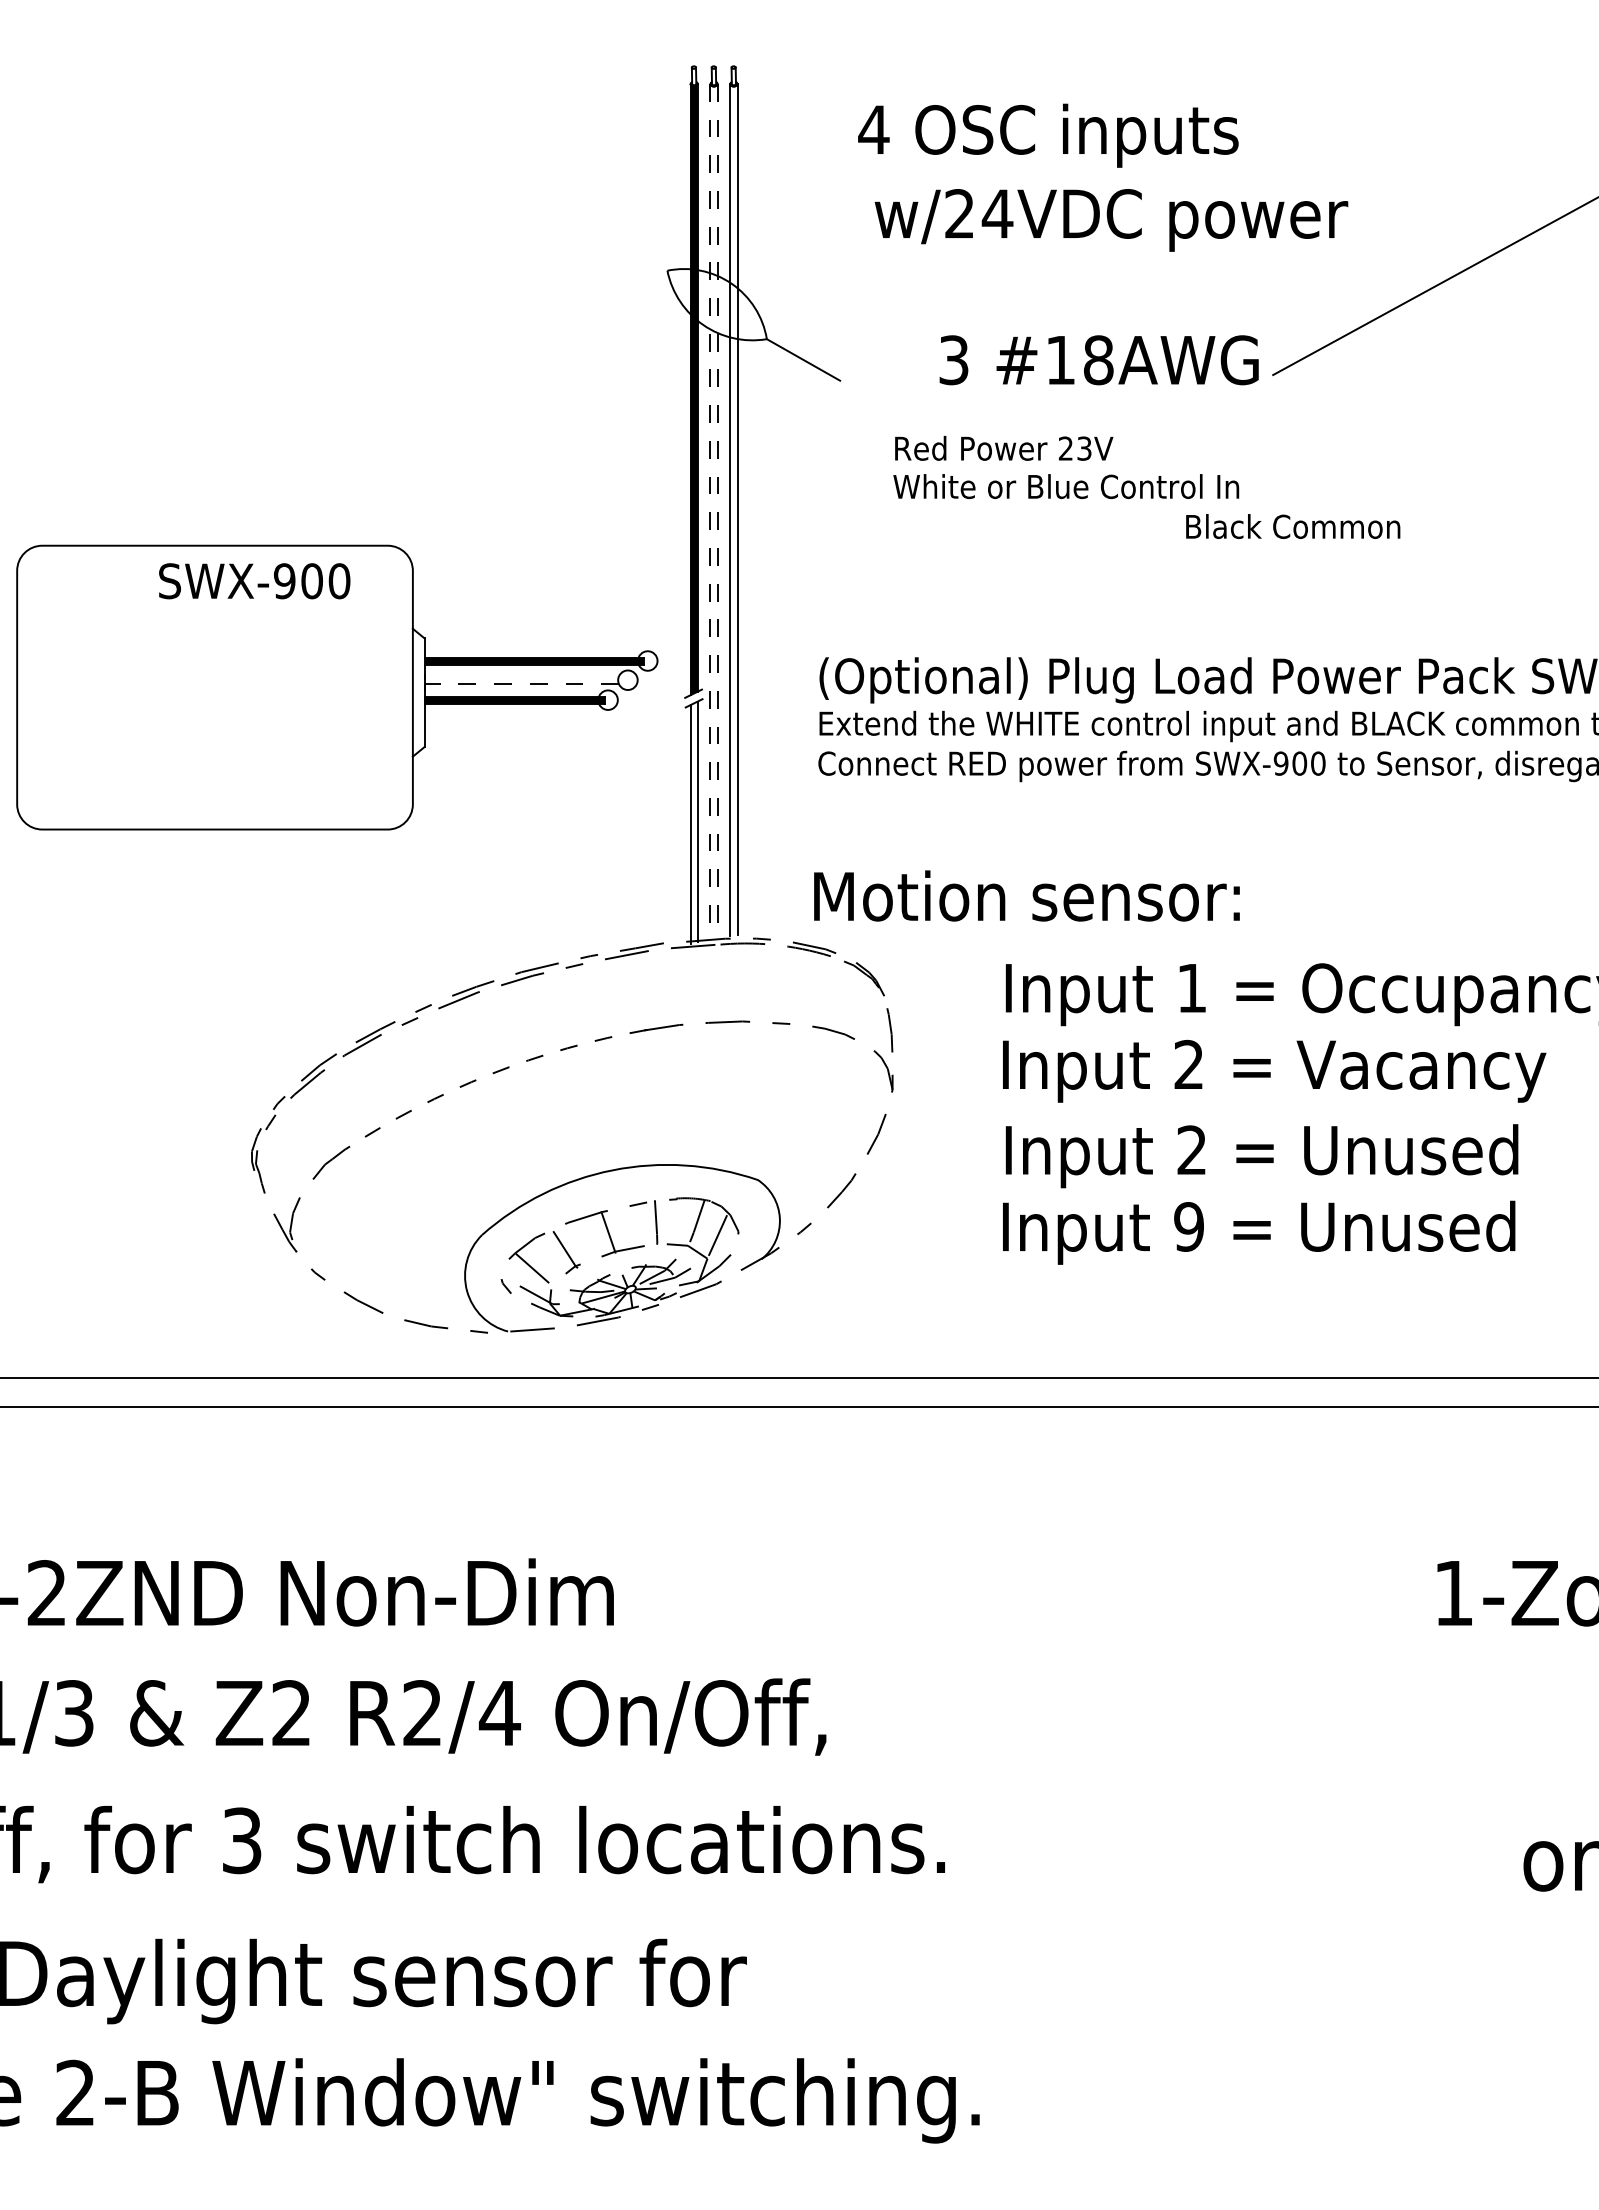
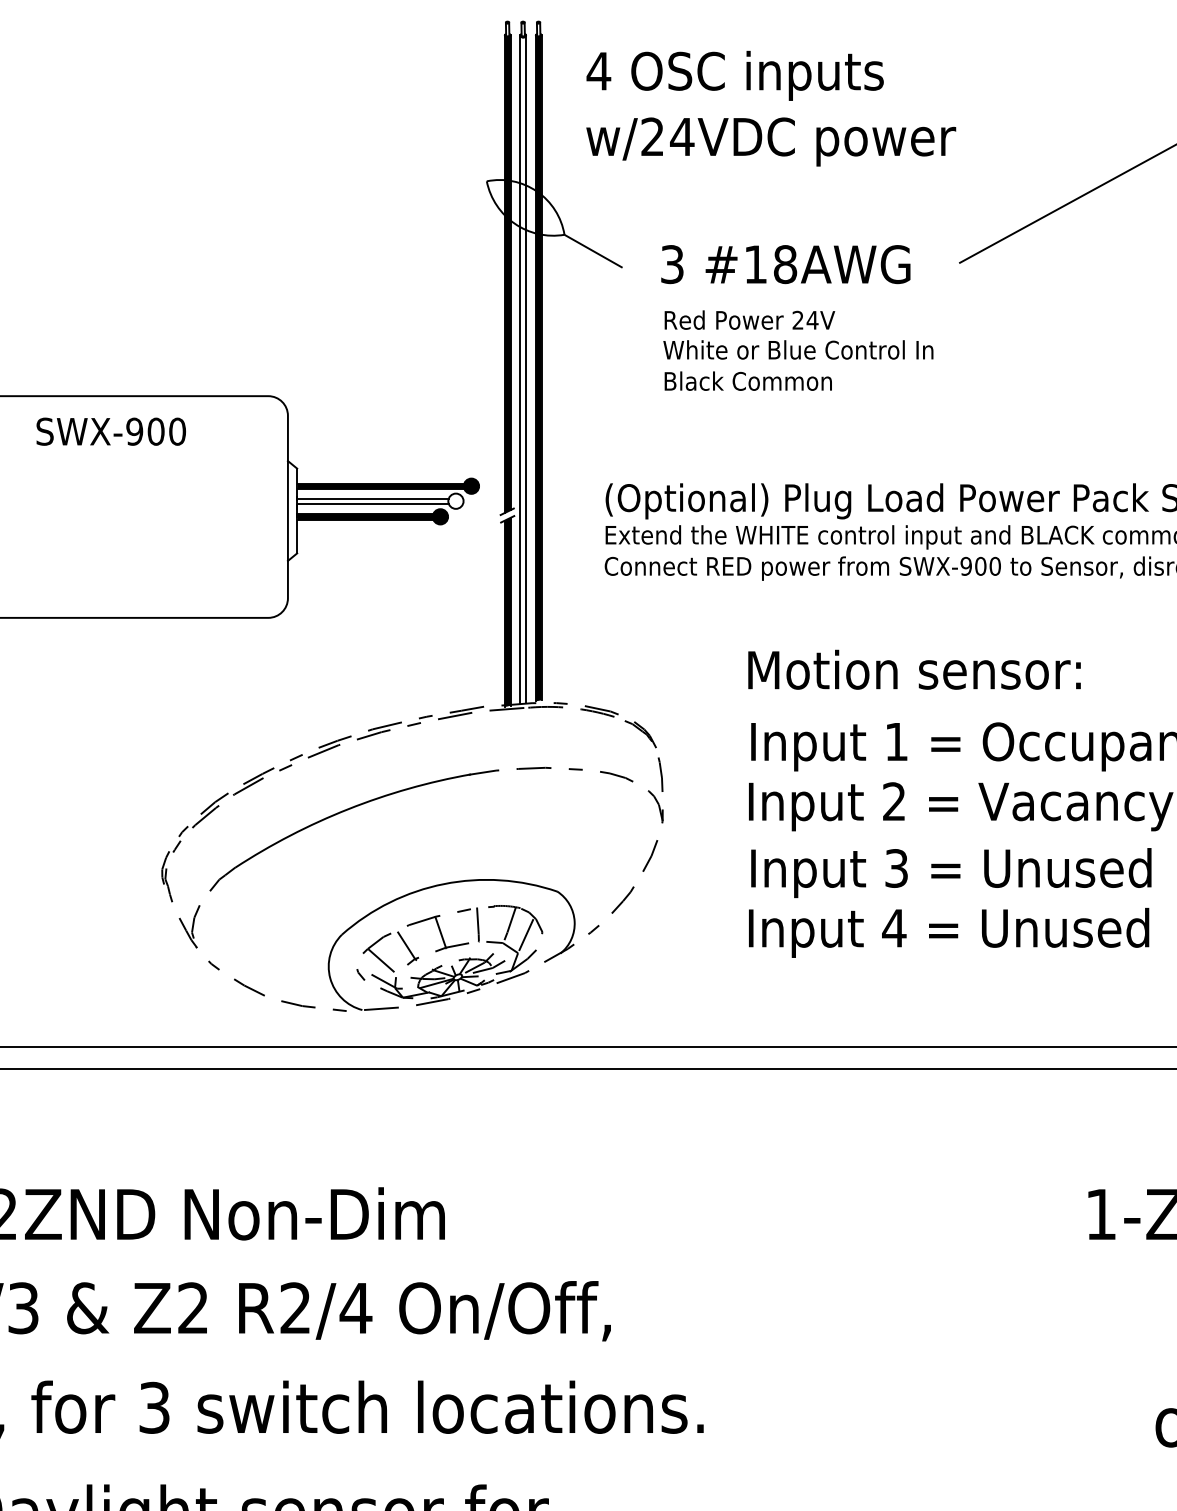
text: (1048, 135) -> (735, 75), moved
text: (1111, 220) -> (771, 142), moved
text: (1098, 360) -> (785, 264), moved
text: (1084, 448) -> (812, 320), 23V -> 24V
fill: (733, 509) -> (538, 367), added
line: (710, 511) -> (520, 369), dashed -> solid
line: (717, 511) -> (525, 369), dashed -> solid
text: (1293, 526) -> (748, 381), moved
text: (254, 581) -> (111, 431), moved
fill: (647, 660) -> (471, 485), added
line: (521, 676) -> (372, 498), added
line: (522, 684) -> (373, 504), dashed -> solid
fill: (607, 699) -> (440, 516), added
fill: (693, 822) -> (507, 612), added
text: (1026, 895) -> (914, 669), moved
arc: (490, 1074) -> (348, 809), dashed -> solid
text: (1191, 1150) -> (896, 868), 2 -> 3
text: (1188, 1226) -> (893, 927), 9 -> 4

